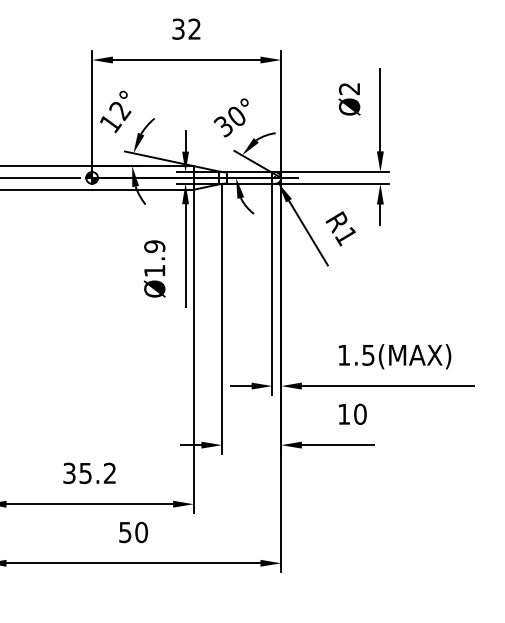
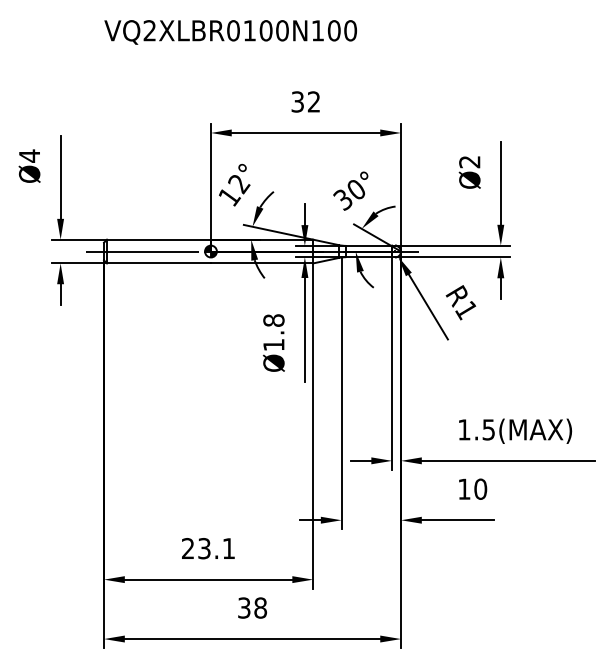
text: (154, 246) -> (273, 320), Ø1.9 -> Ø1.8
text: (89, 473) -> (208, 548), 35.2 -> 23.1
text: (133, 531) -> (252, 607), 50 -> 38

